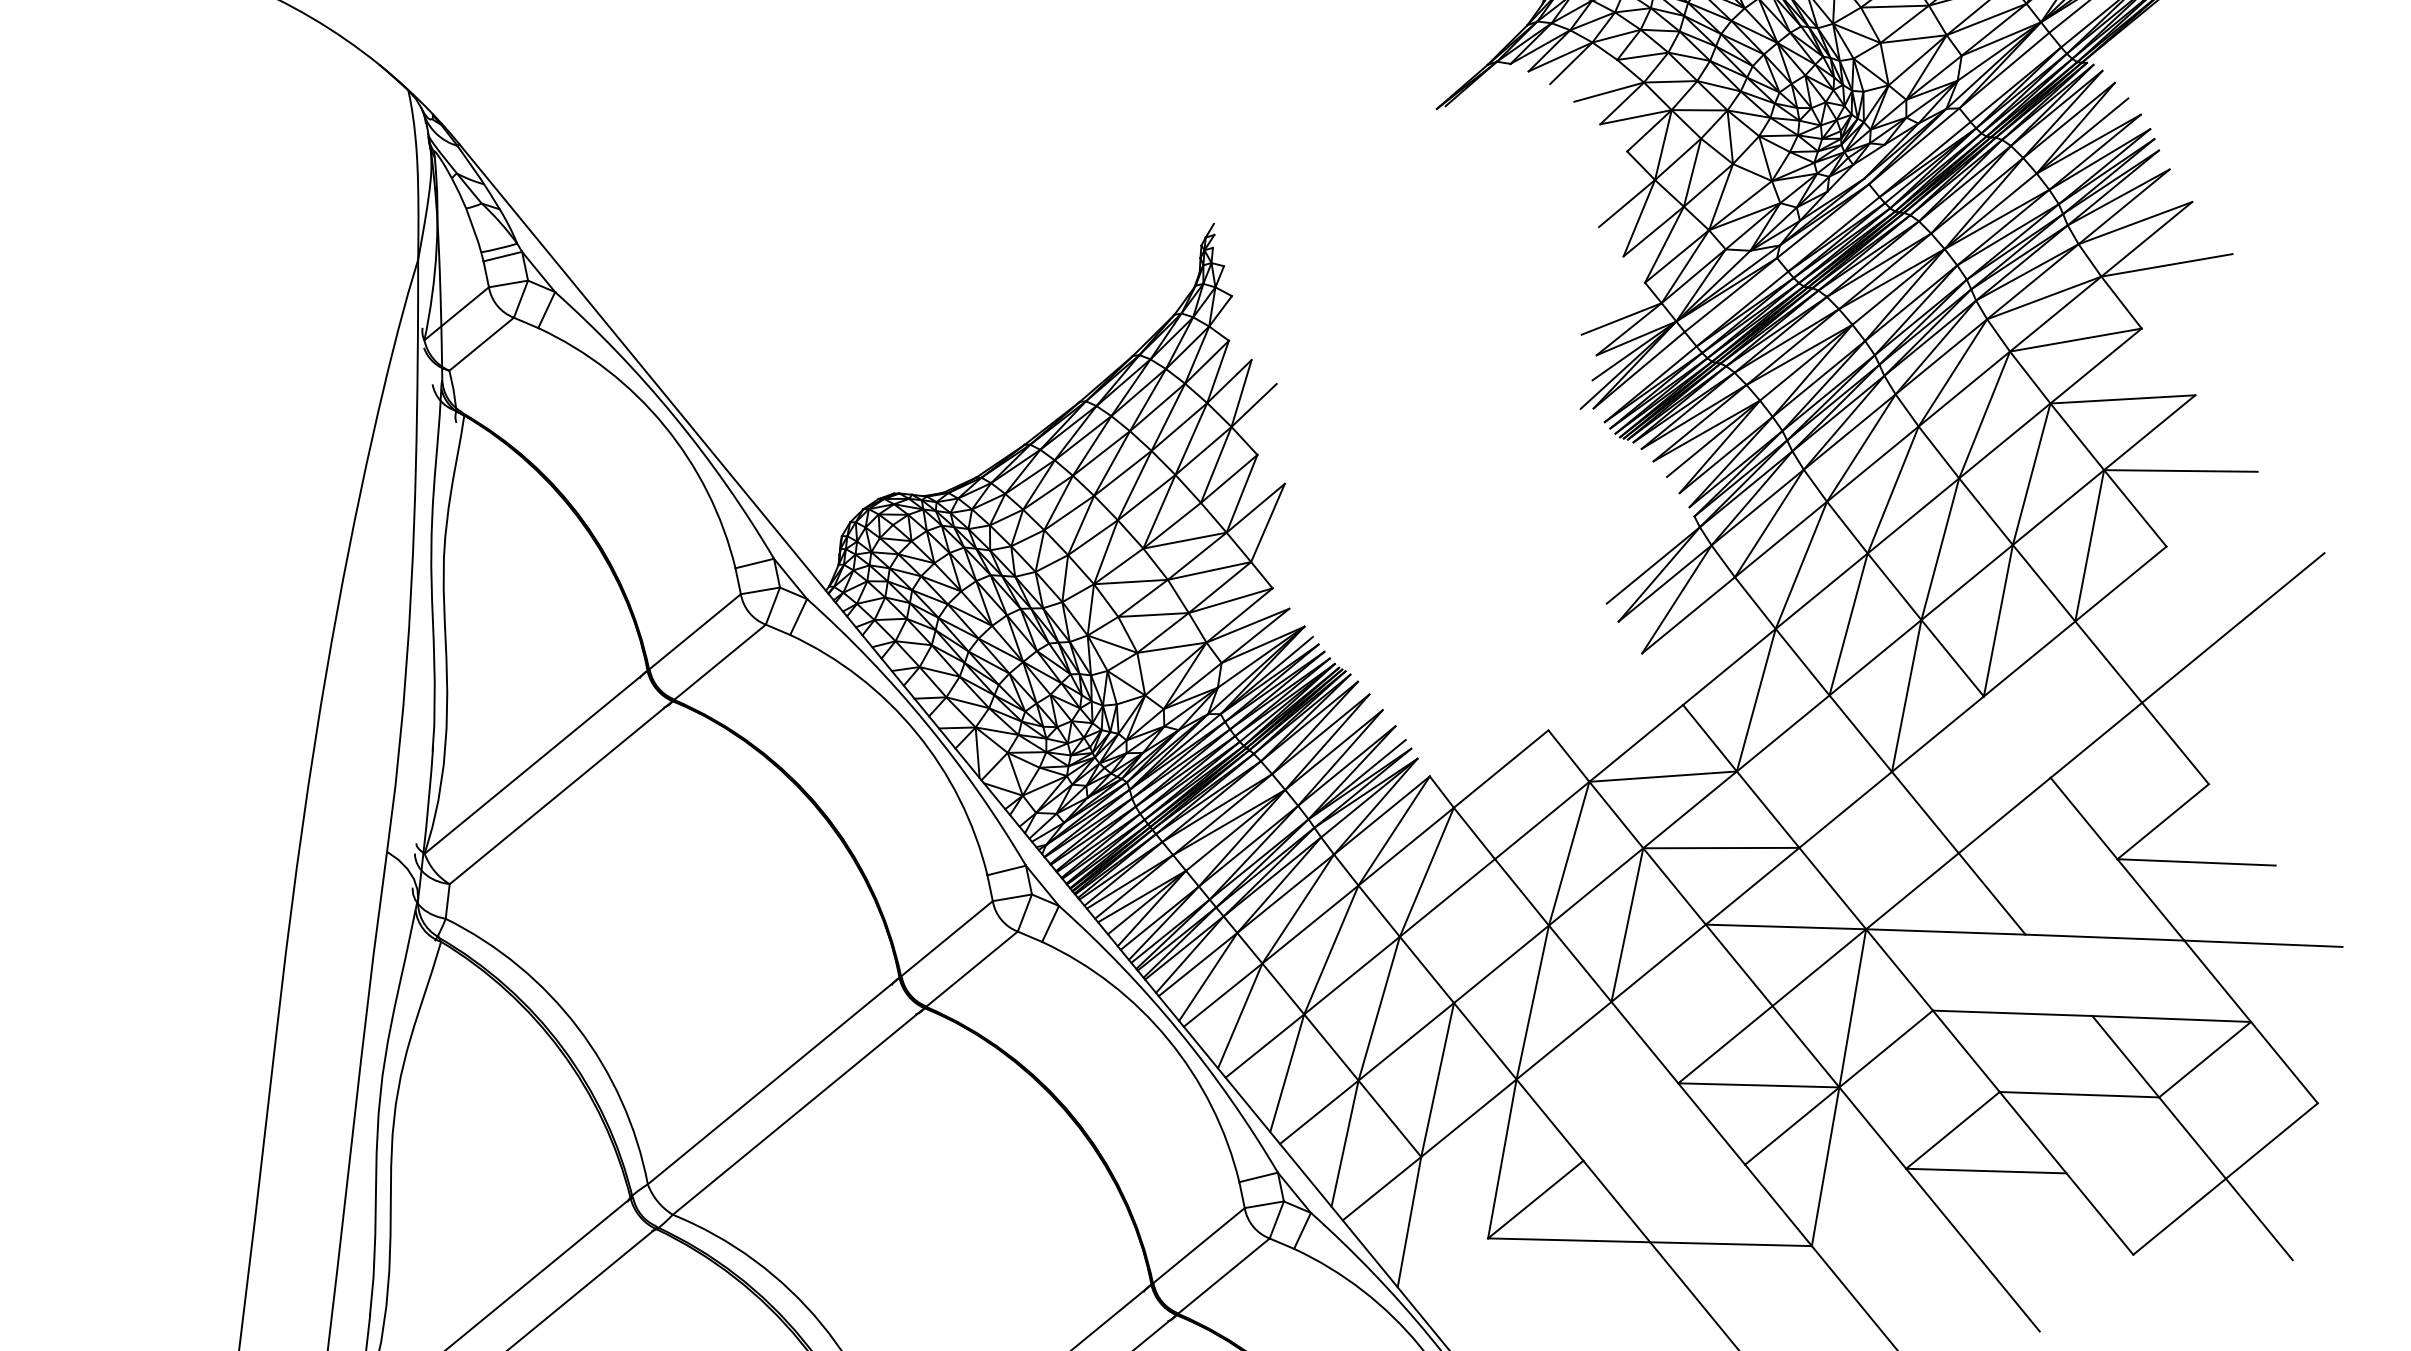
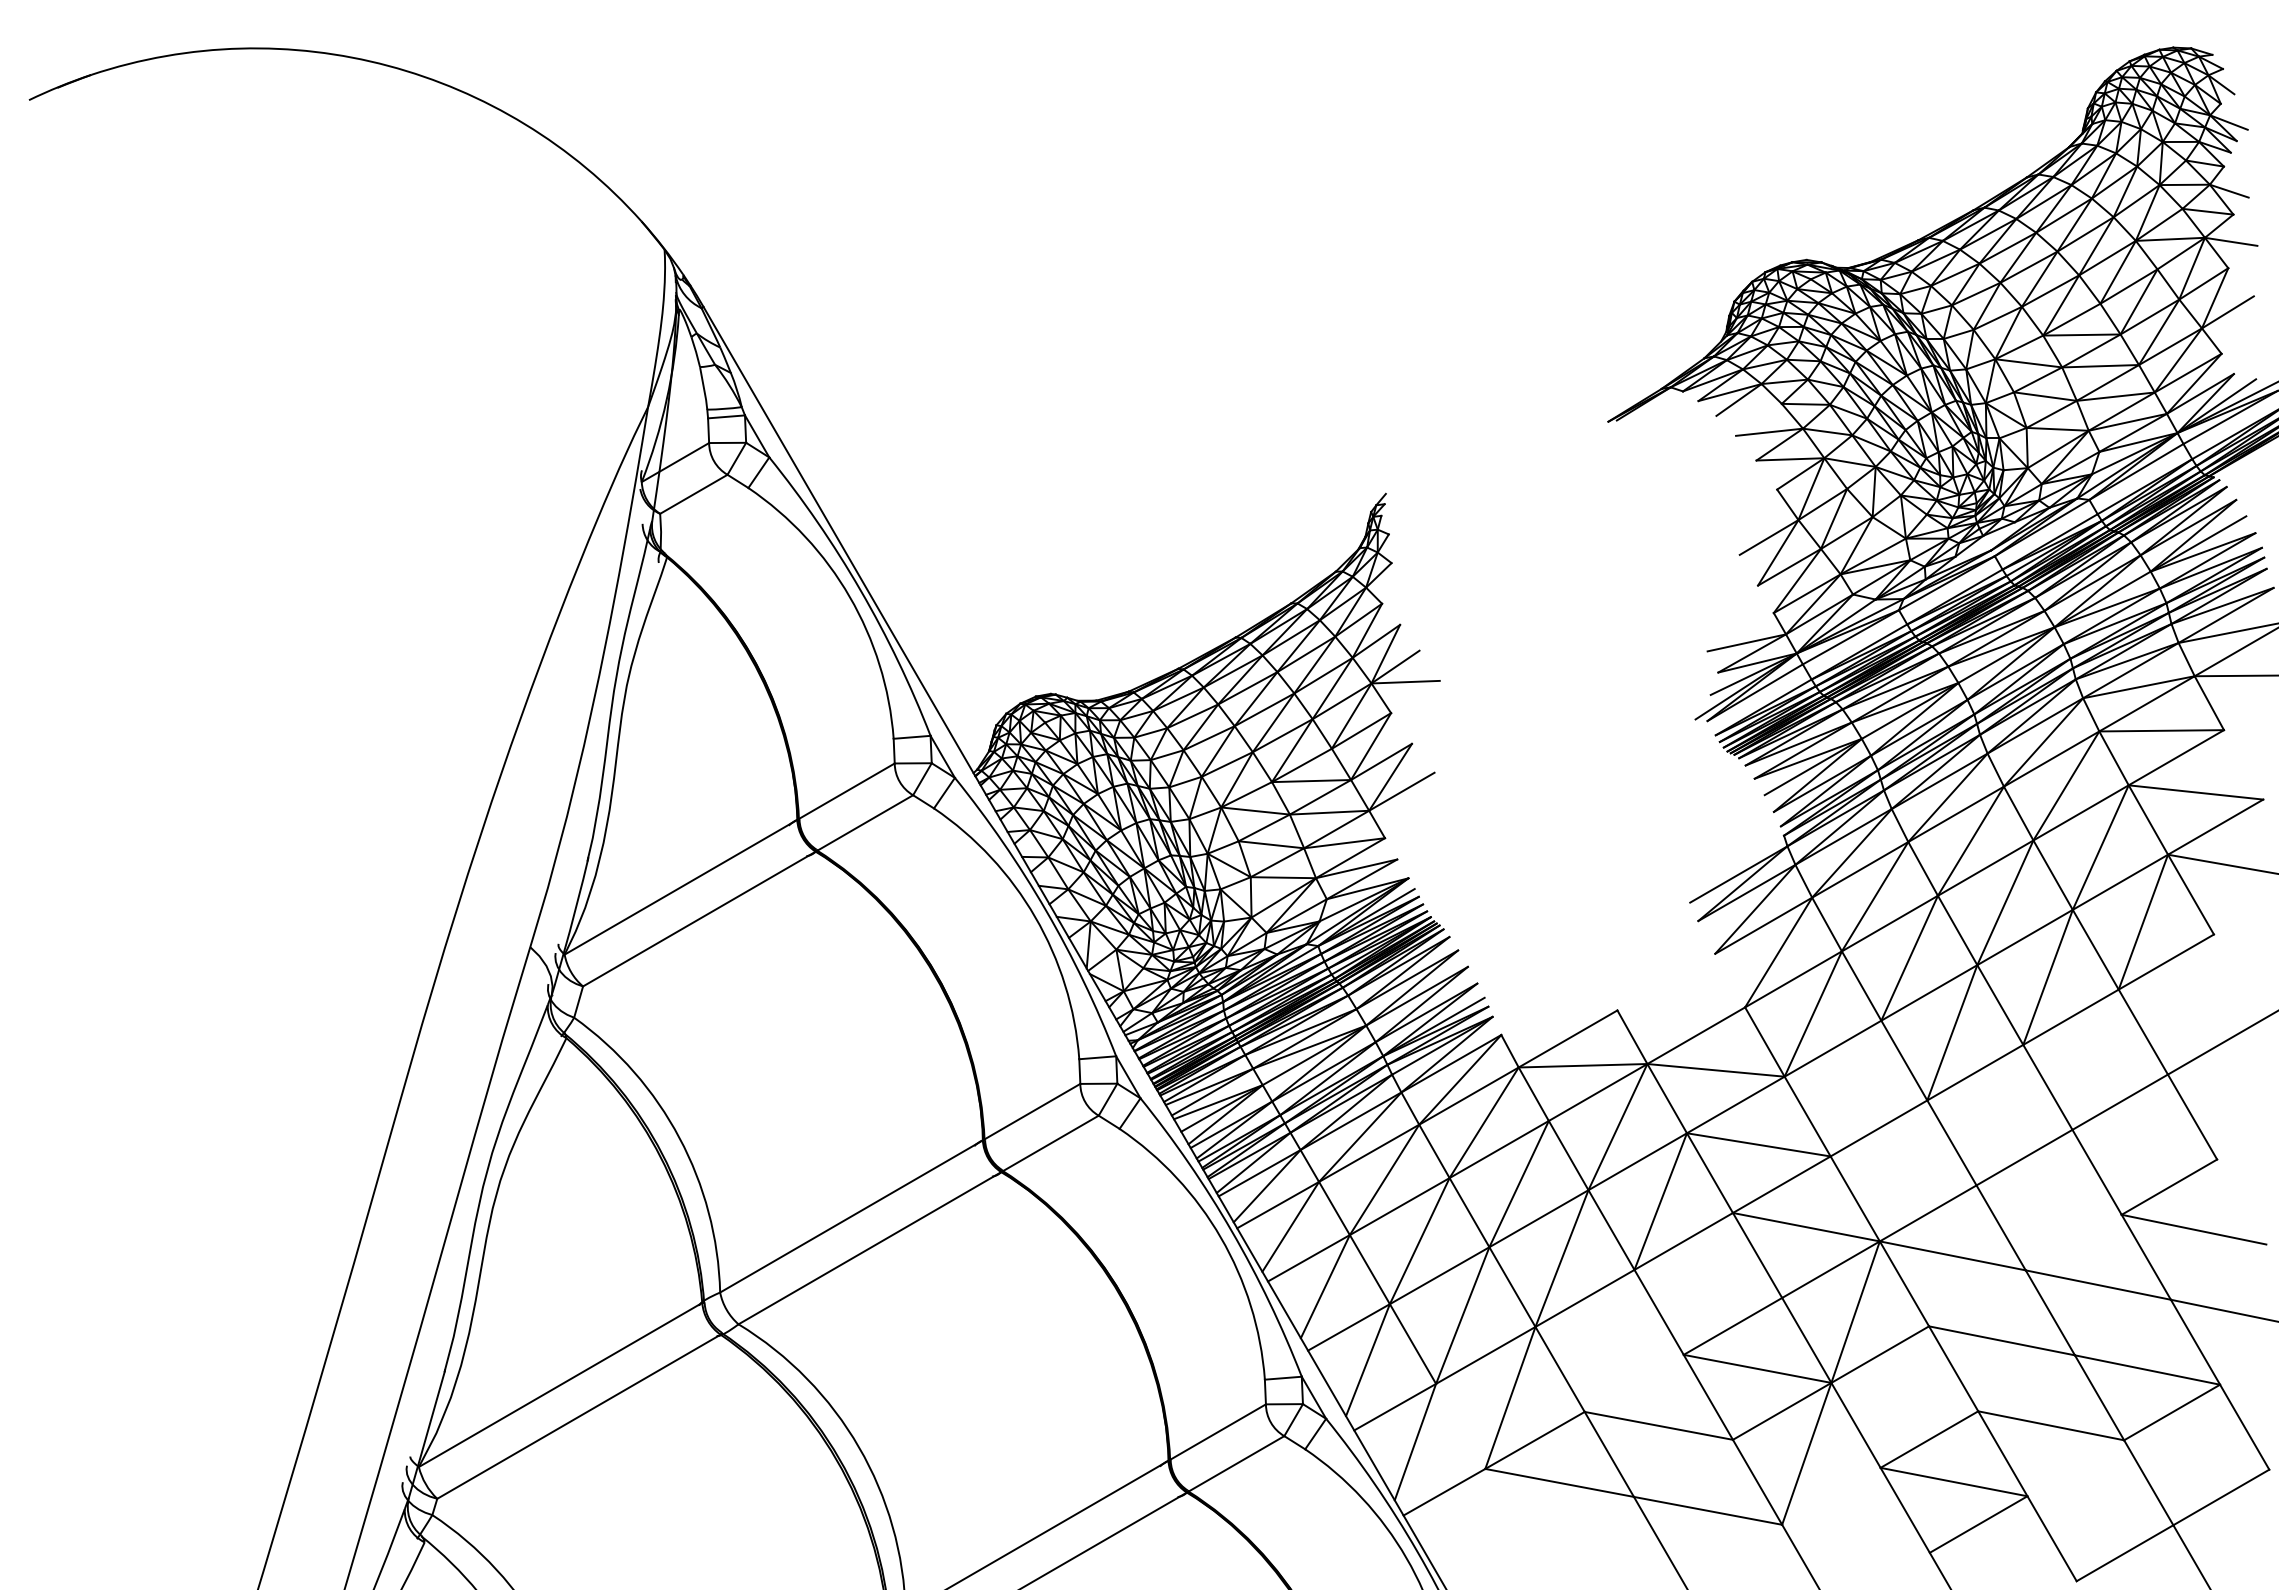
line: (1267, 418) -> (1405, 681), added
line: (1282, 536) -> (1401, 791), added
line: (1708, 641) -> (1778, 952), added
line: (2016, 736) -> (2047, 1086), added
line: (1521, 794) -> (1582, 1065), added
line: (1473, 930) -> (1518, 1183), added
line: (2058, 975) -> (2049, 1312), added
line: (1663, 1162) -> (1658, 1425), added
line: (2019, 1211) -> (1978, 1524), added
line: (1448, 1269) -> (1444, 1491), added

